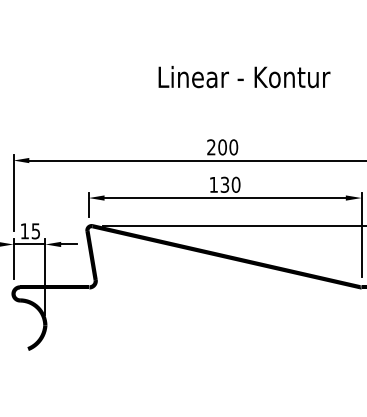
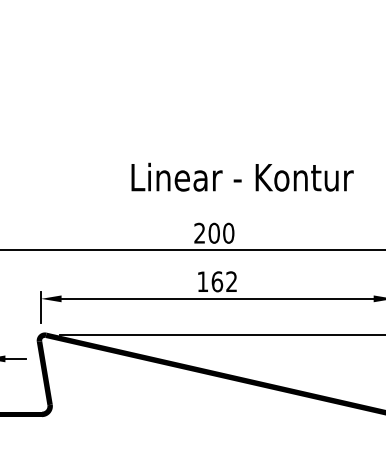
text: (244, 77) -> (242, 177), moved
text: (230, 184) -> (224, 281), 130 -> 162

